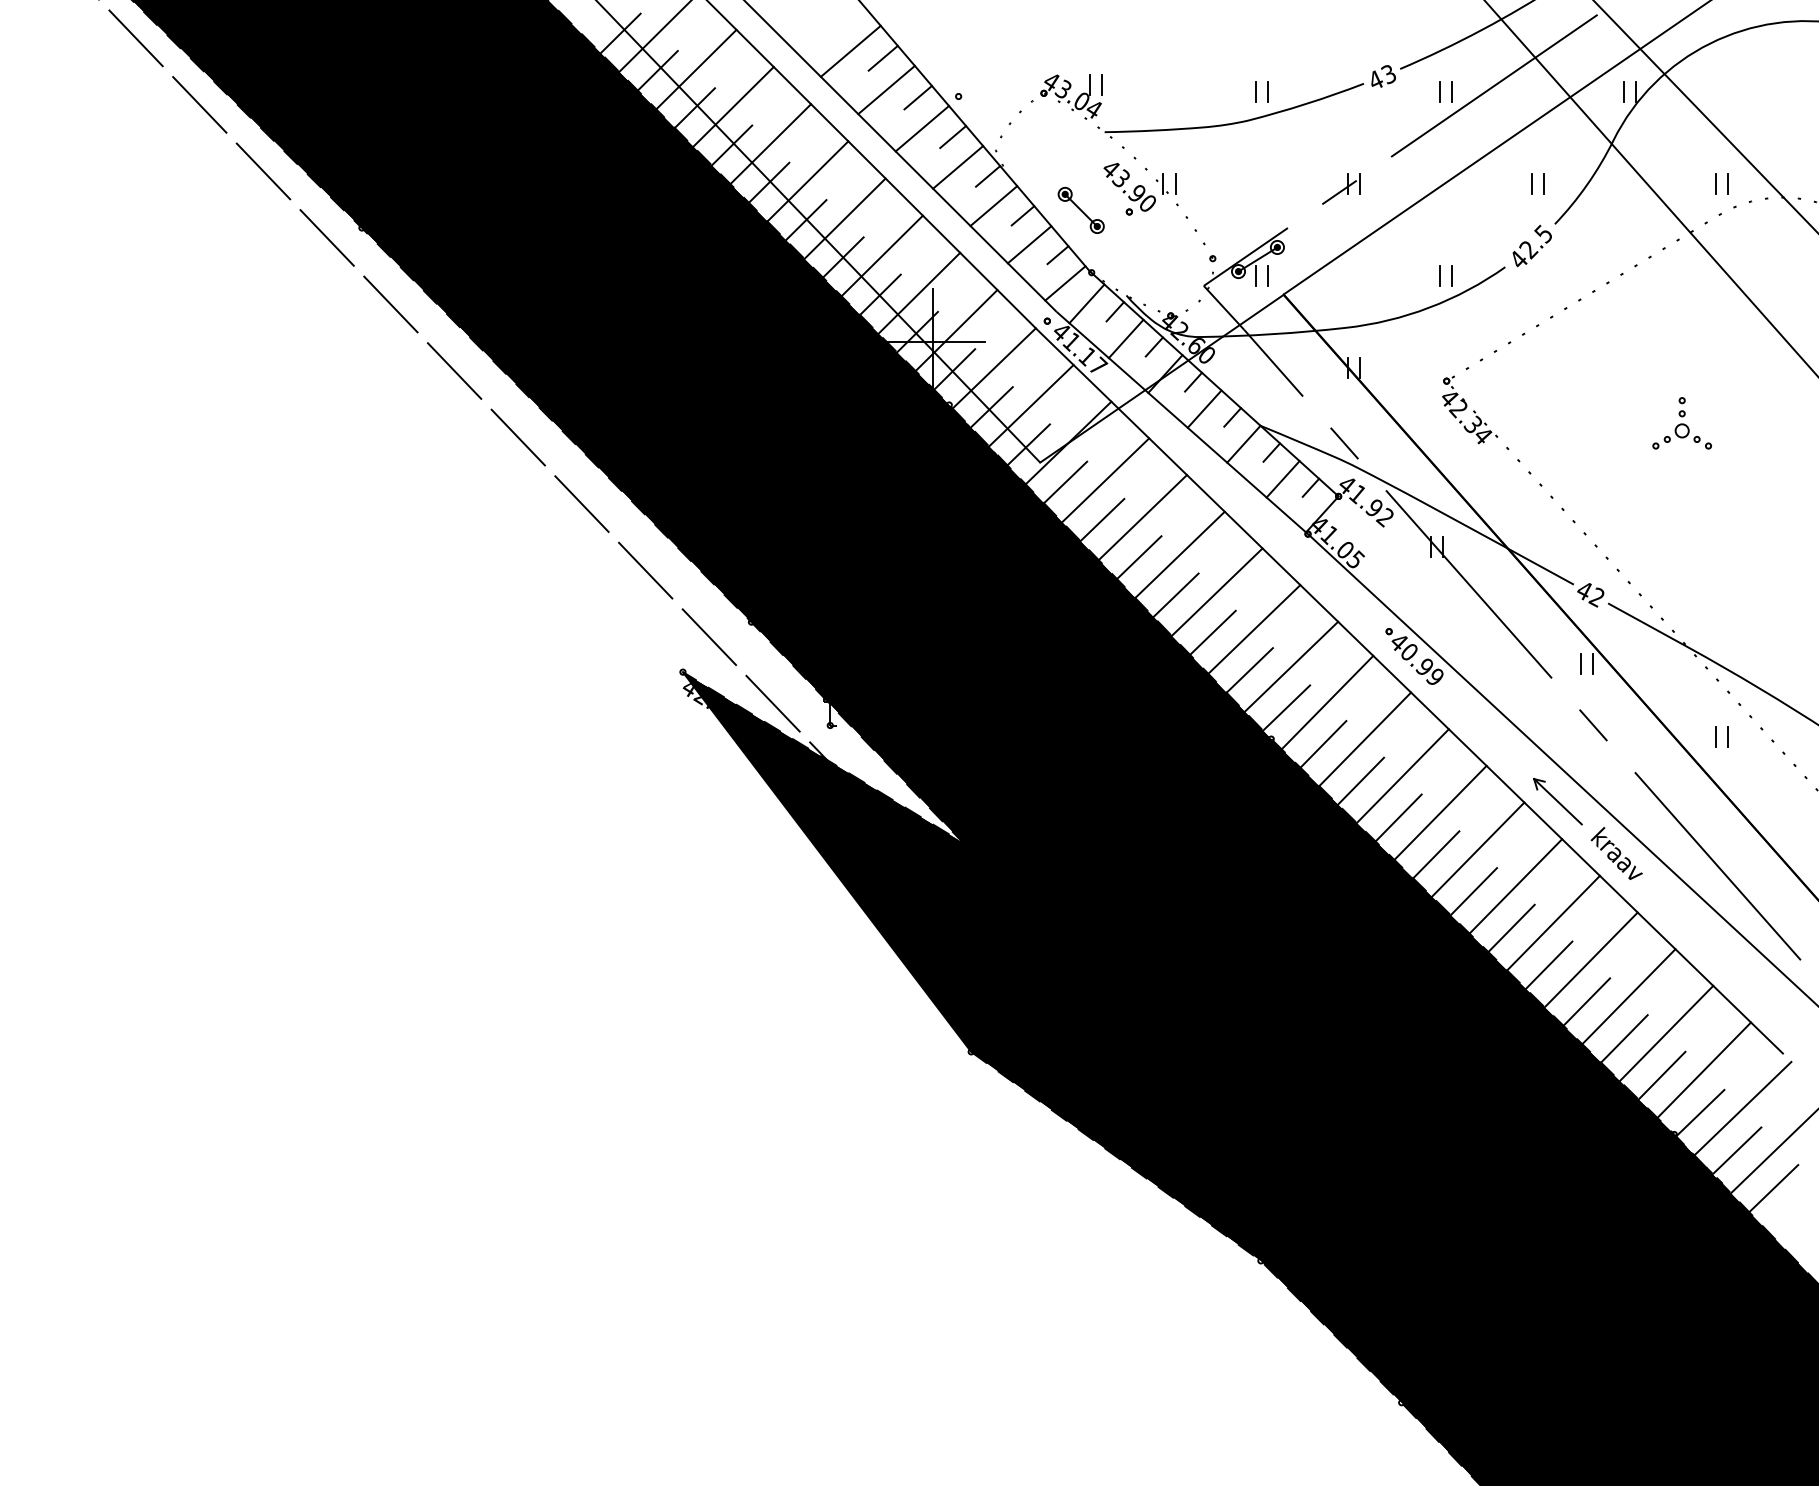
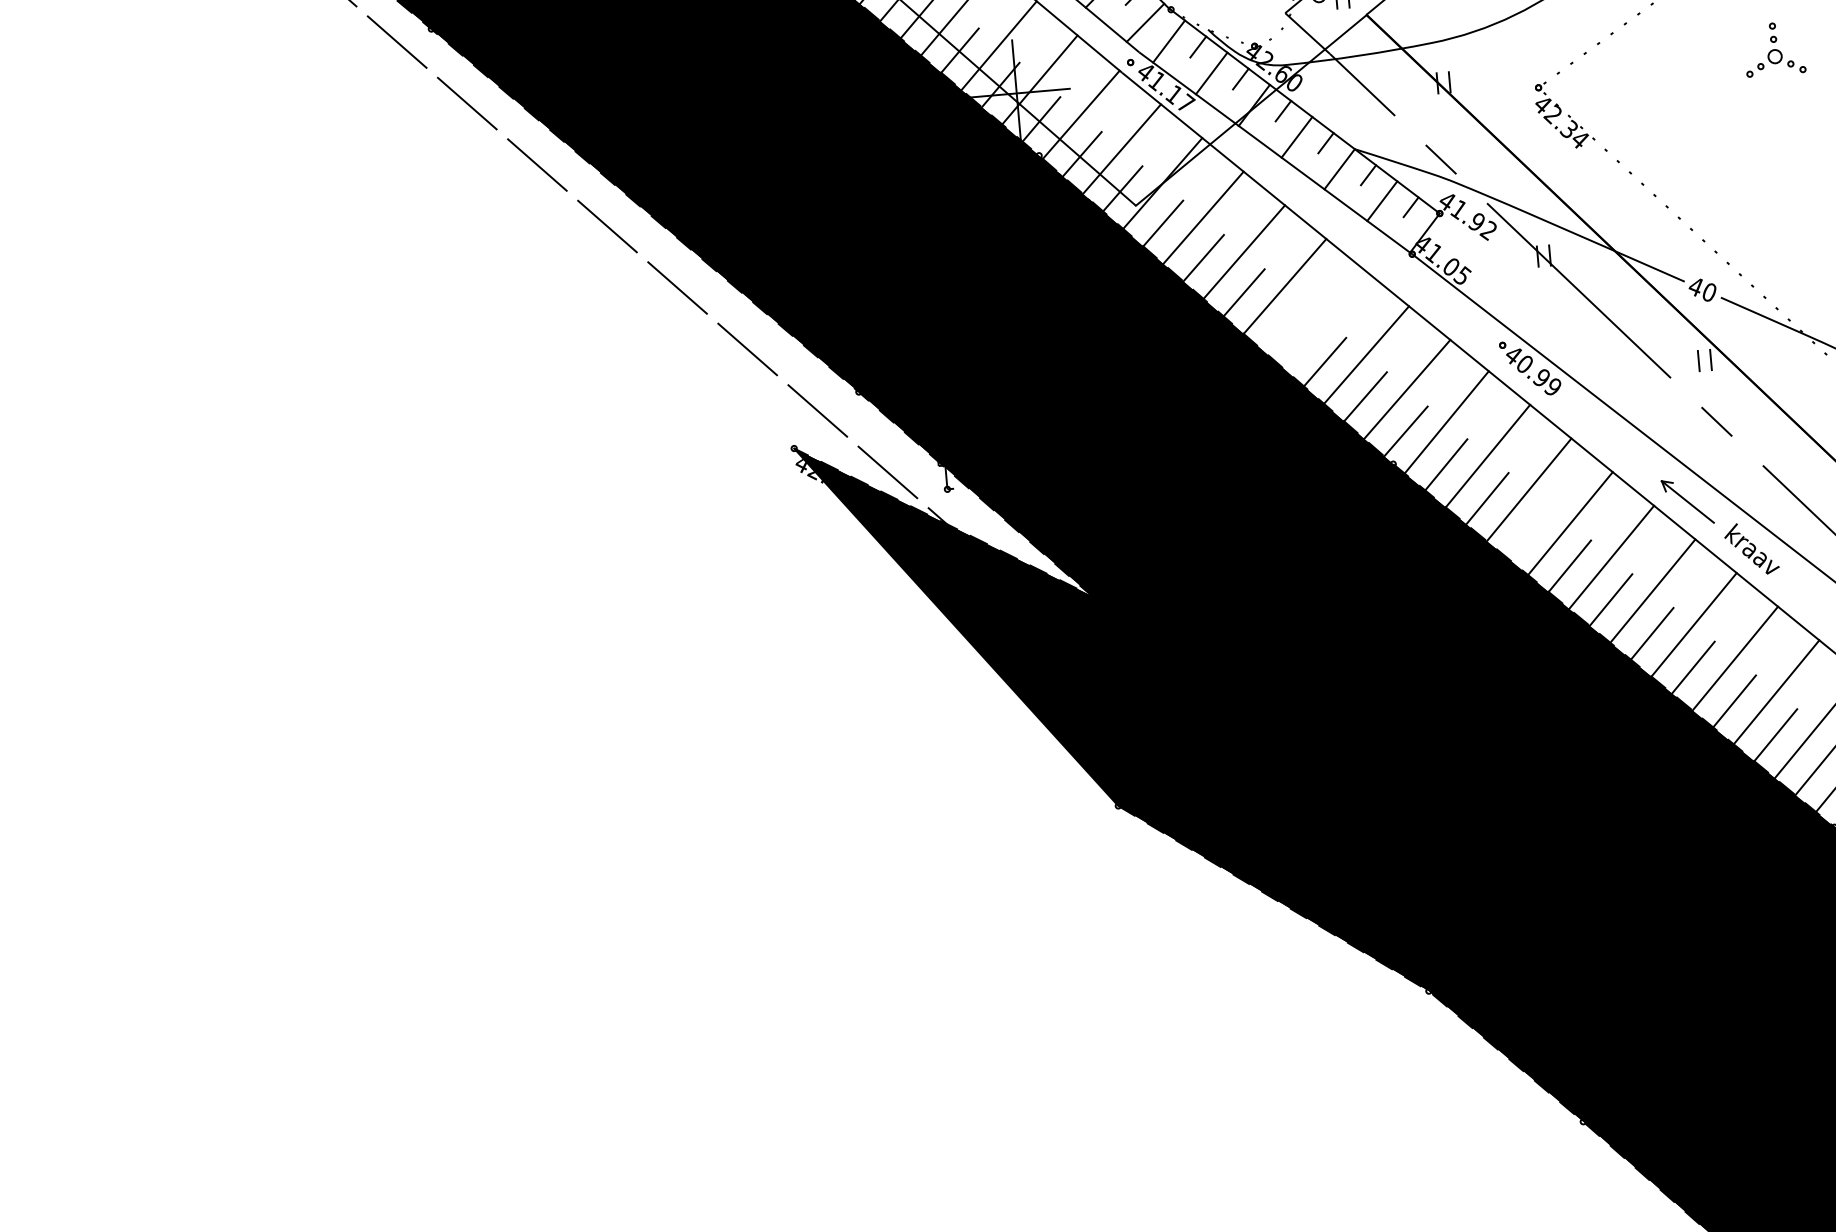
part: (1681, 423) -> (1773, 49), moved
line: (1216, 591) -> (1325, 320), removed
line: (1175, 594) -> (1283, 326), removed
text: (1596, 597) -> (1708, 292), 42 -> 40
line: (1398, 817) -> (1528, 531), removed

